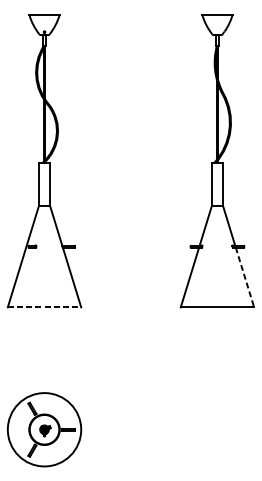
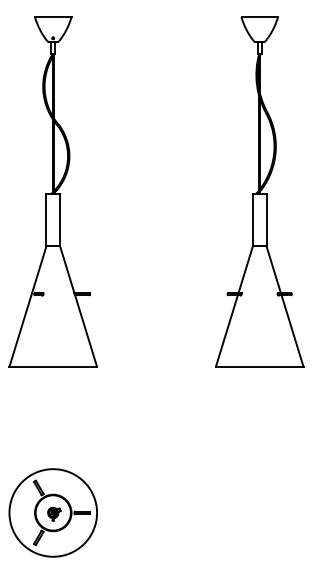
line: (244, 277) -> (292, 331), dashed -> solid
line: (44, 307) -> (53, 366), dashed -> solid

